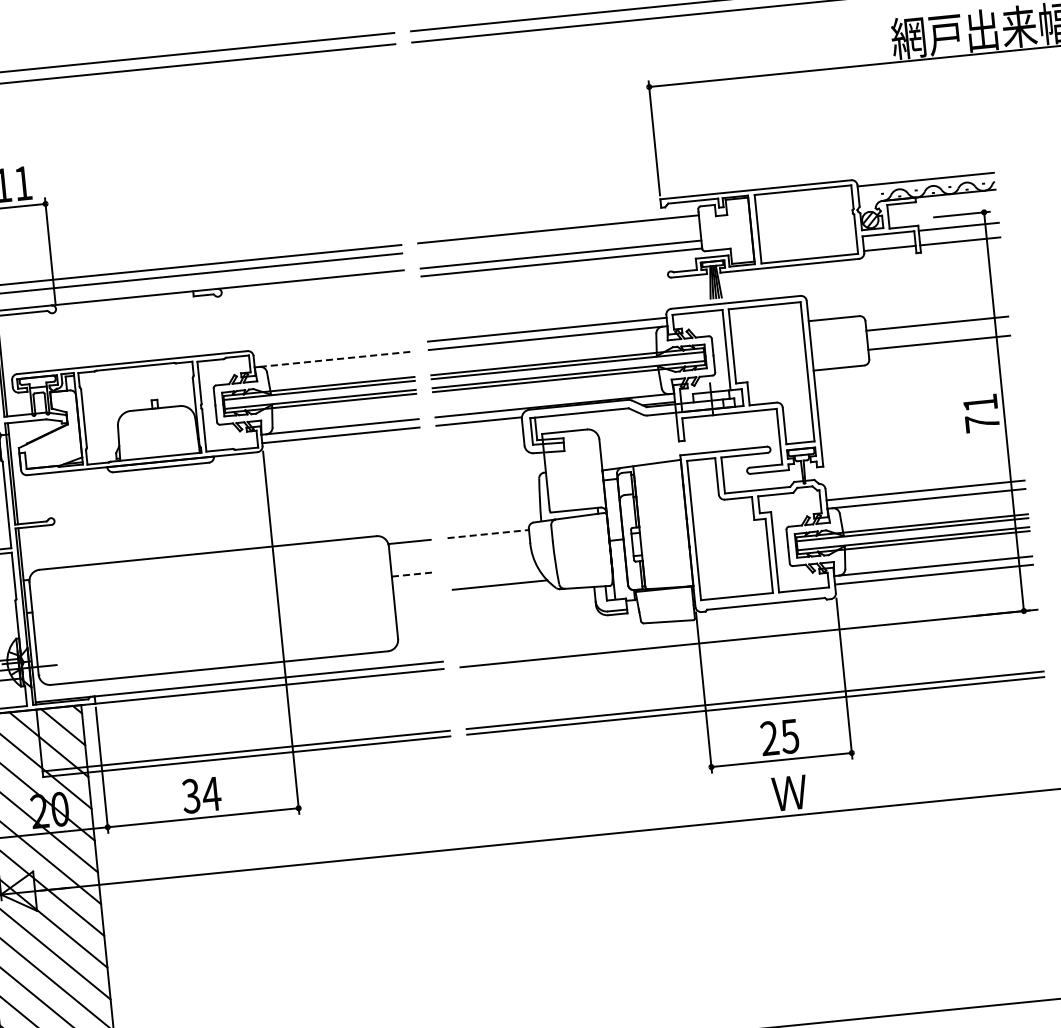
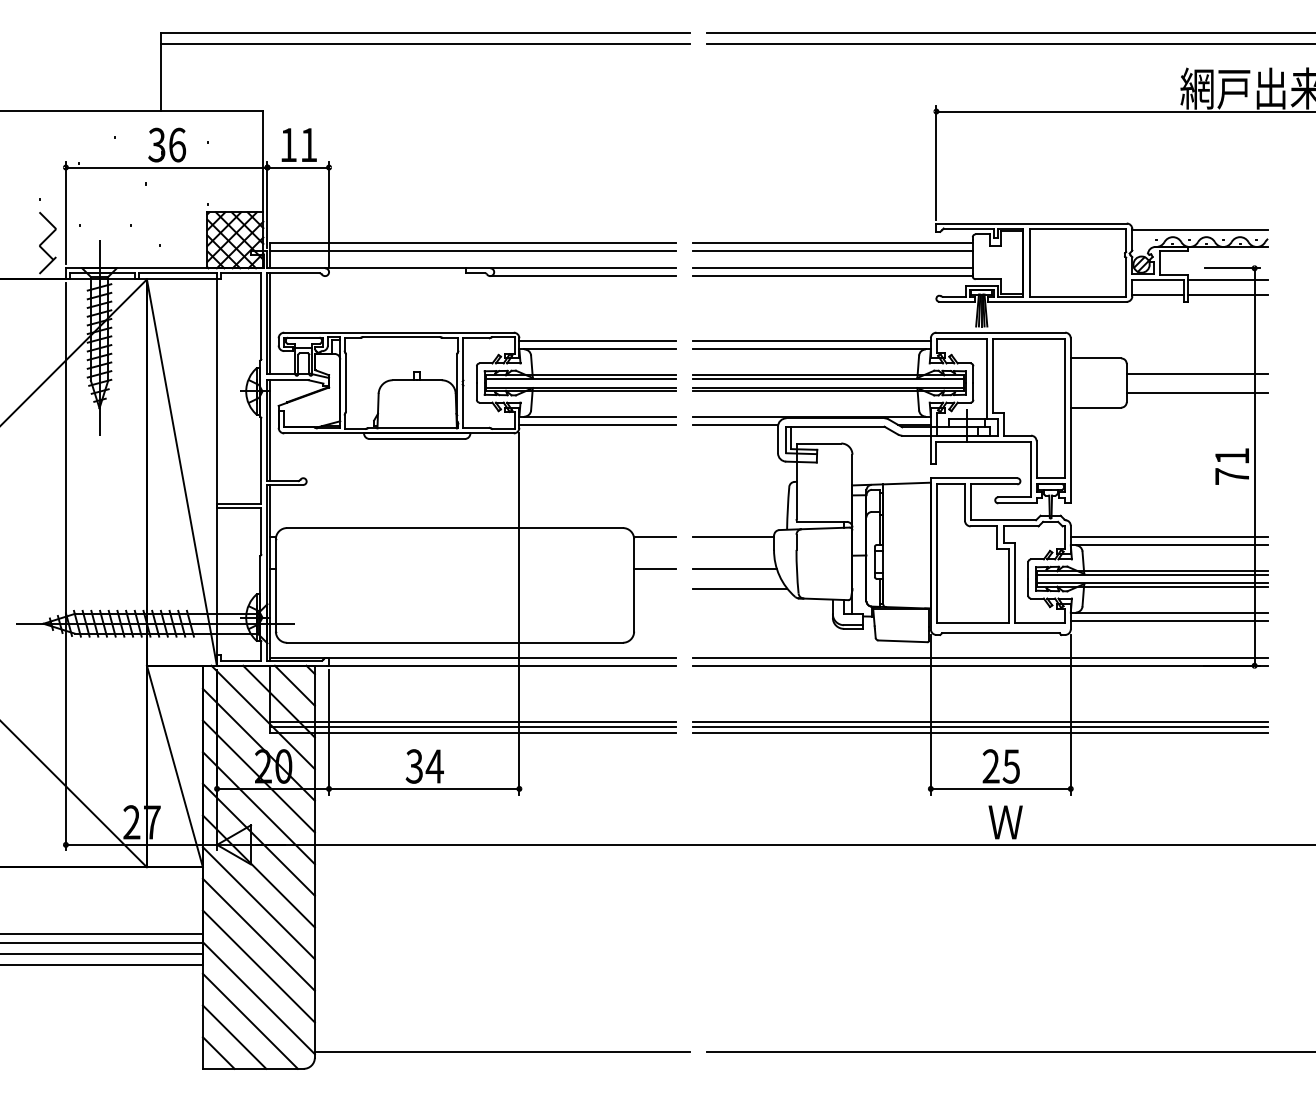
line: (558, 237) -> (832, 251), added
line: (311, 287) -> (583, 276), added
line: (332, 351) -> (597, 341), added
line: (336, 359) -> (600, 349), dashed -> solid
line: (488, 534) -> (733, 537), dashed -> solid
line: (492, 566) -> (734, 569), added
line: (413, 574) -> (655, 569), dashed -> solid
line: (748, 631) -> (980, 658), added
line: (754, 694) -> (980, 721), added
line: (245, 745) -> (473, 721), added

